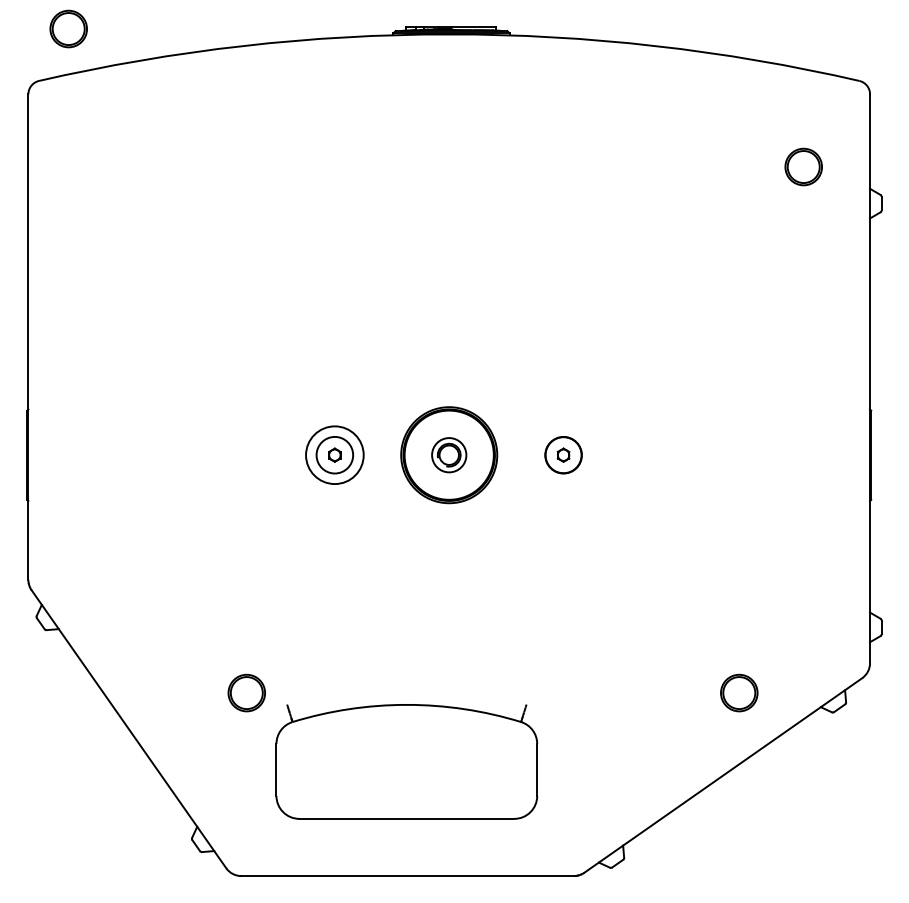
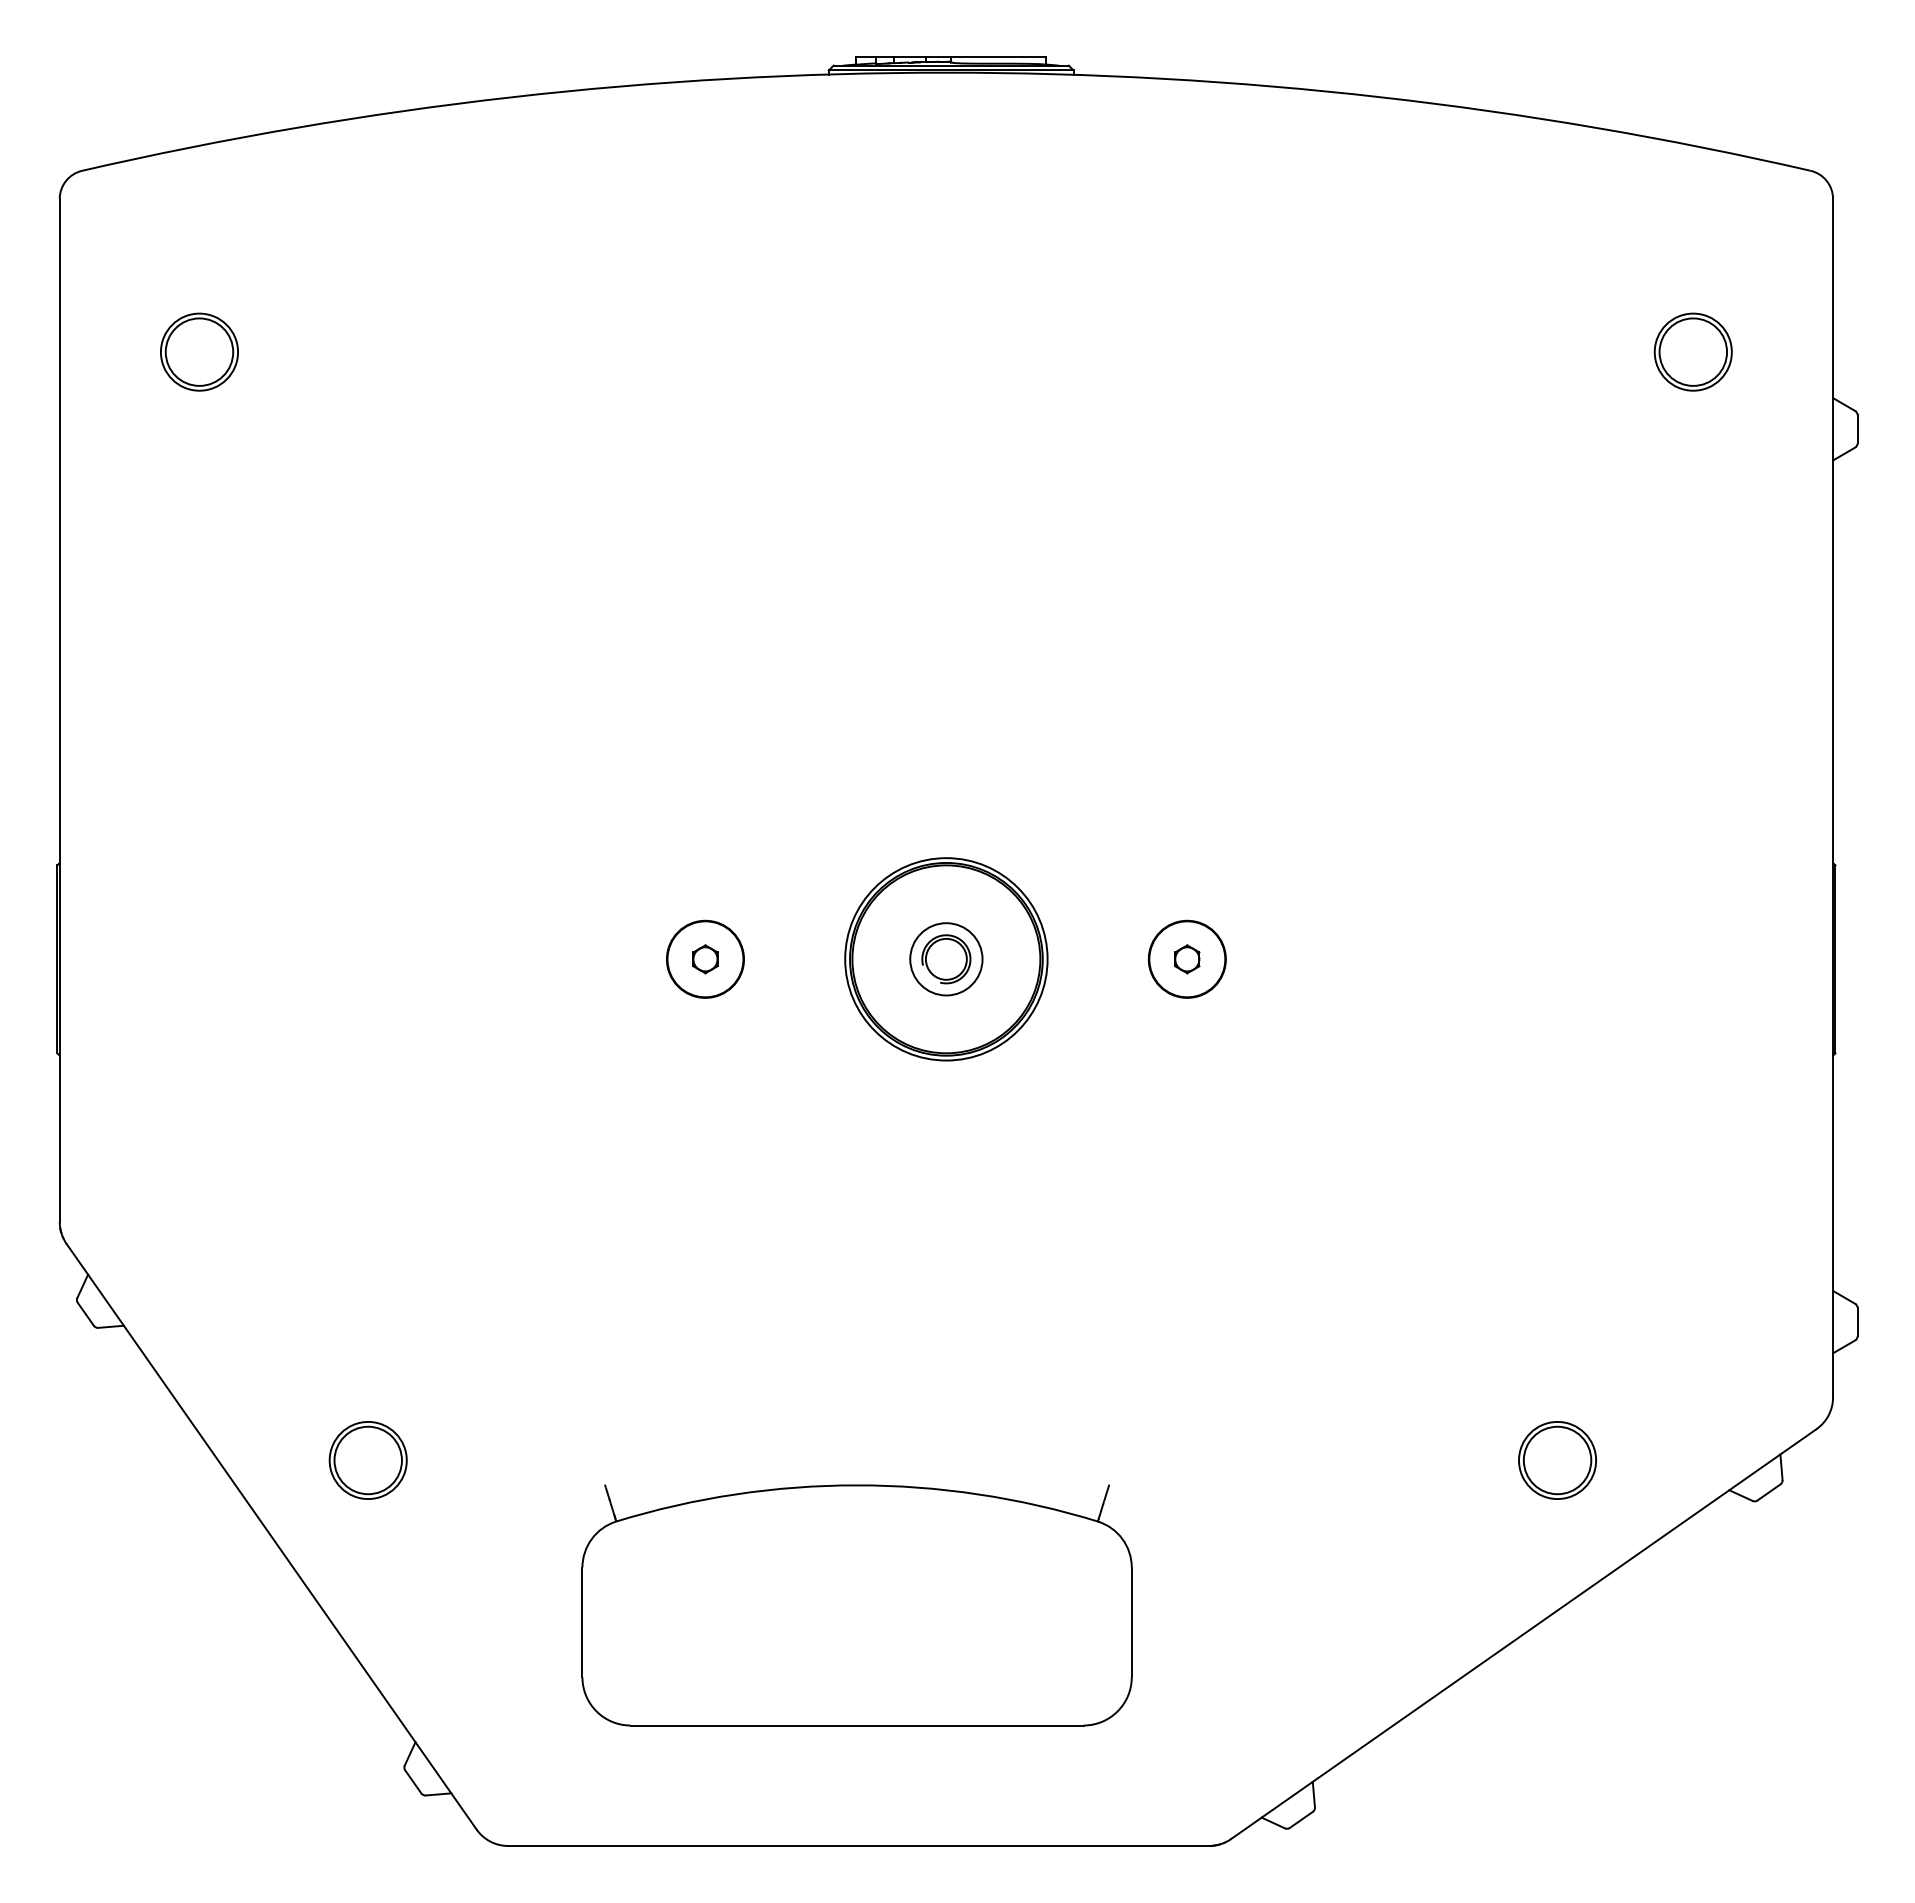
part: (68, 28) -> (199, 351), moved
circle: (334, 455) -> (704, 959), size x0.62
part: (246, 692) -> (367, 1459), moved

